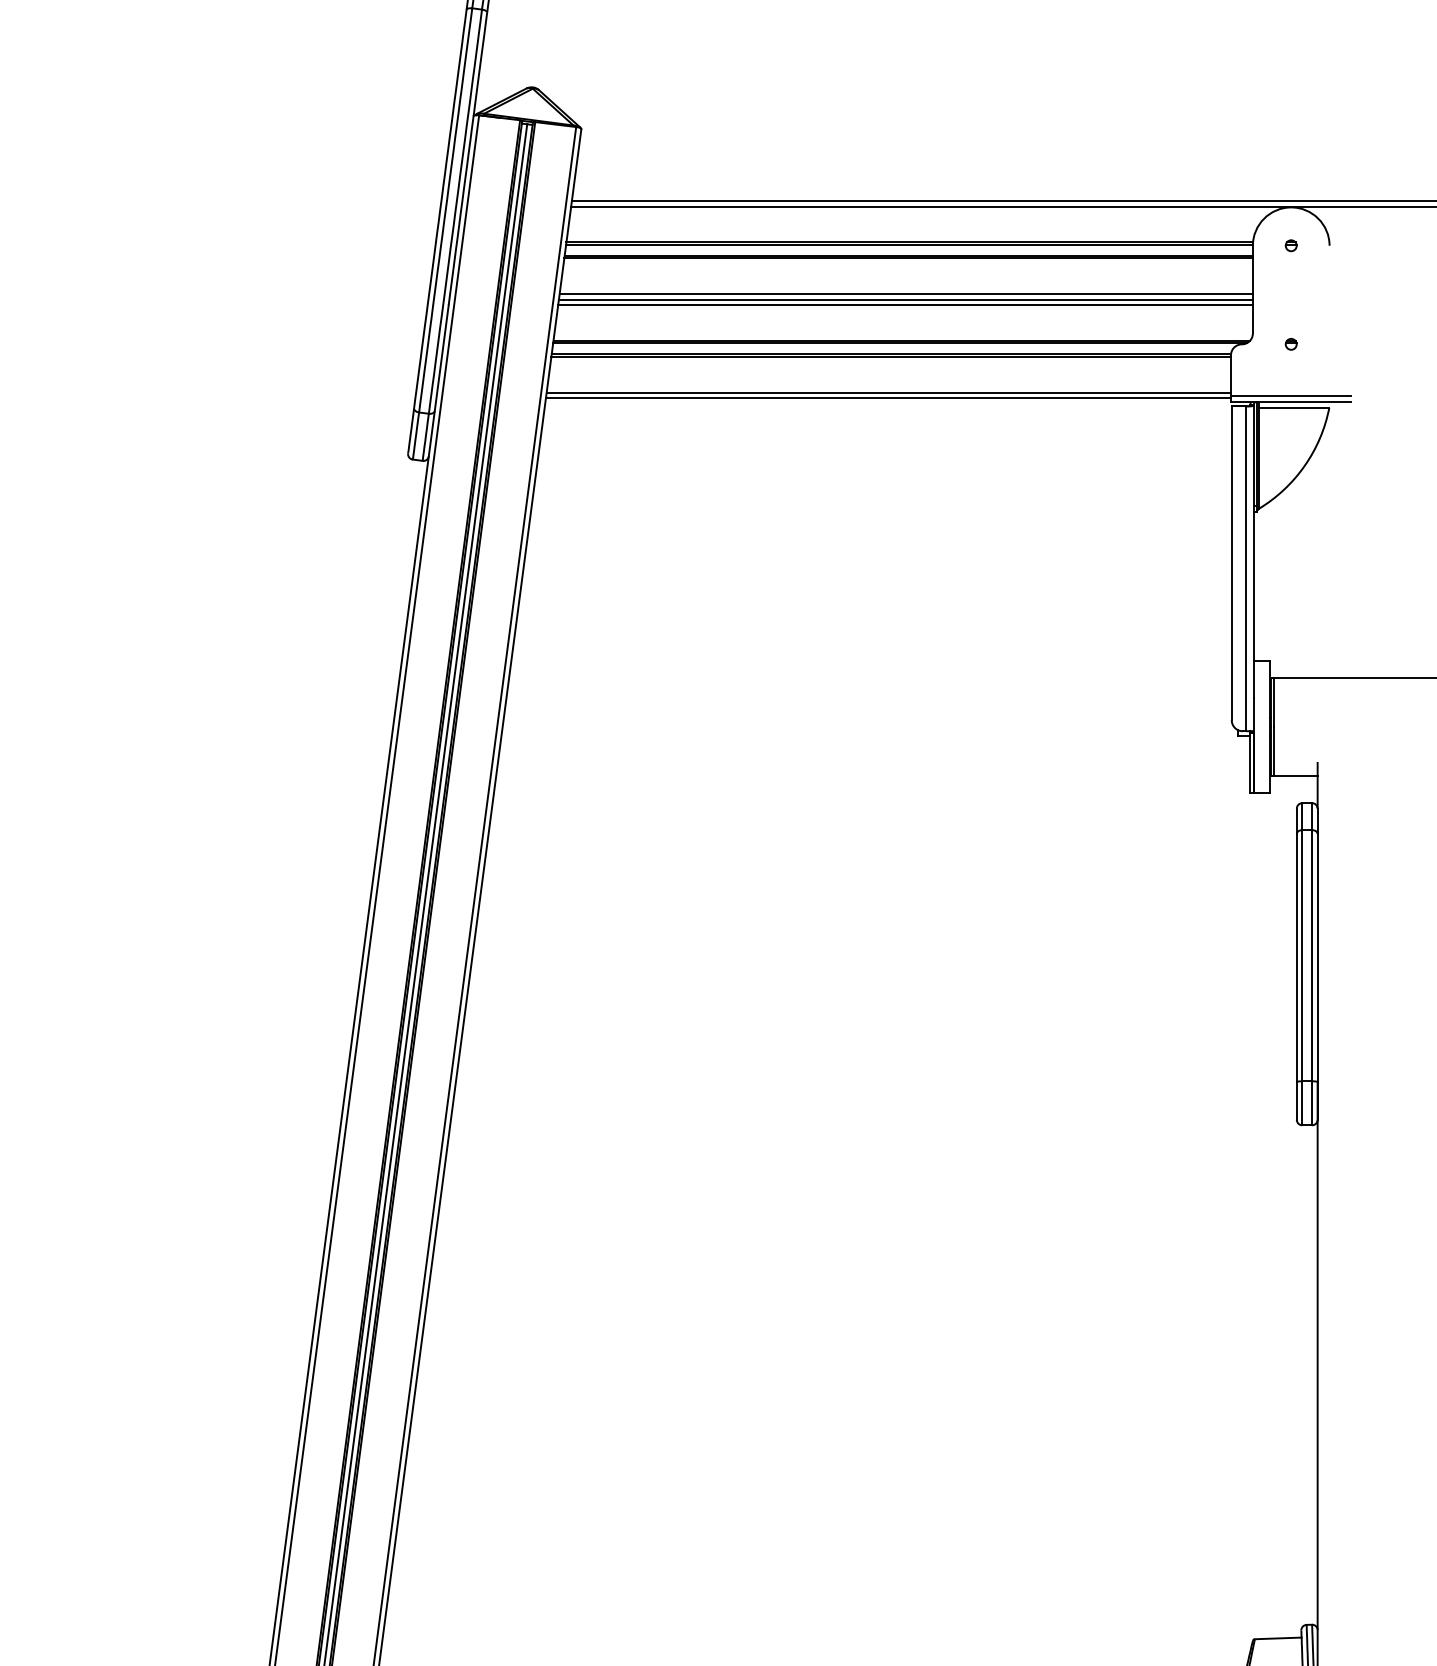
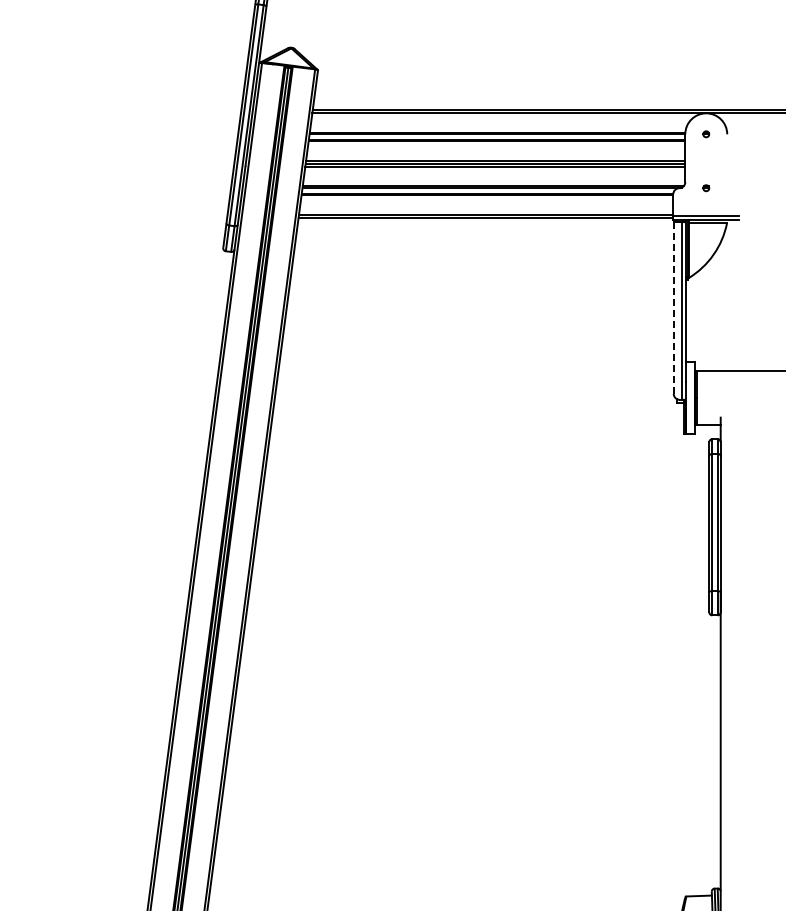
line: (1231, 562) -> (673, 307), solid -> dashed

